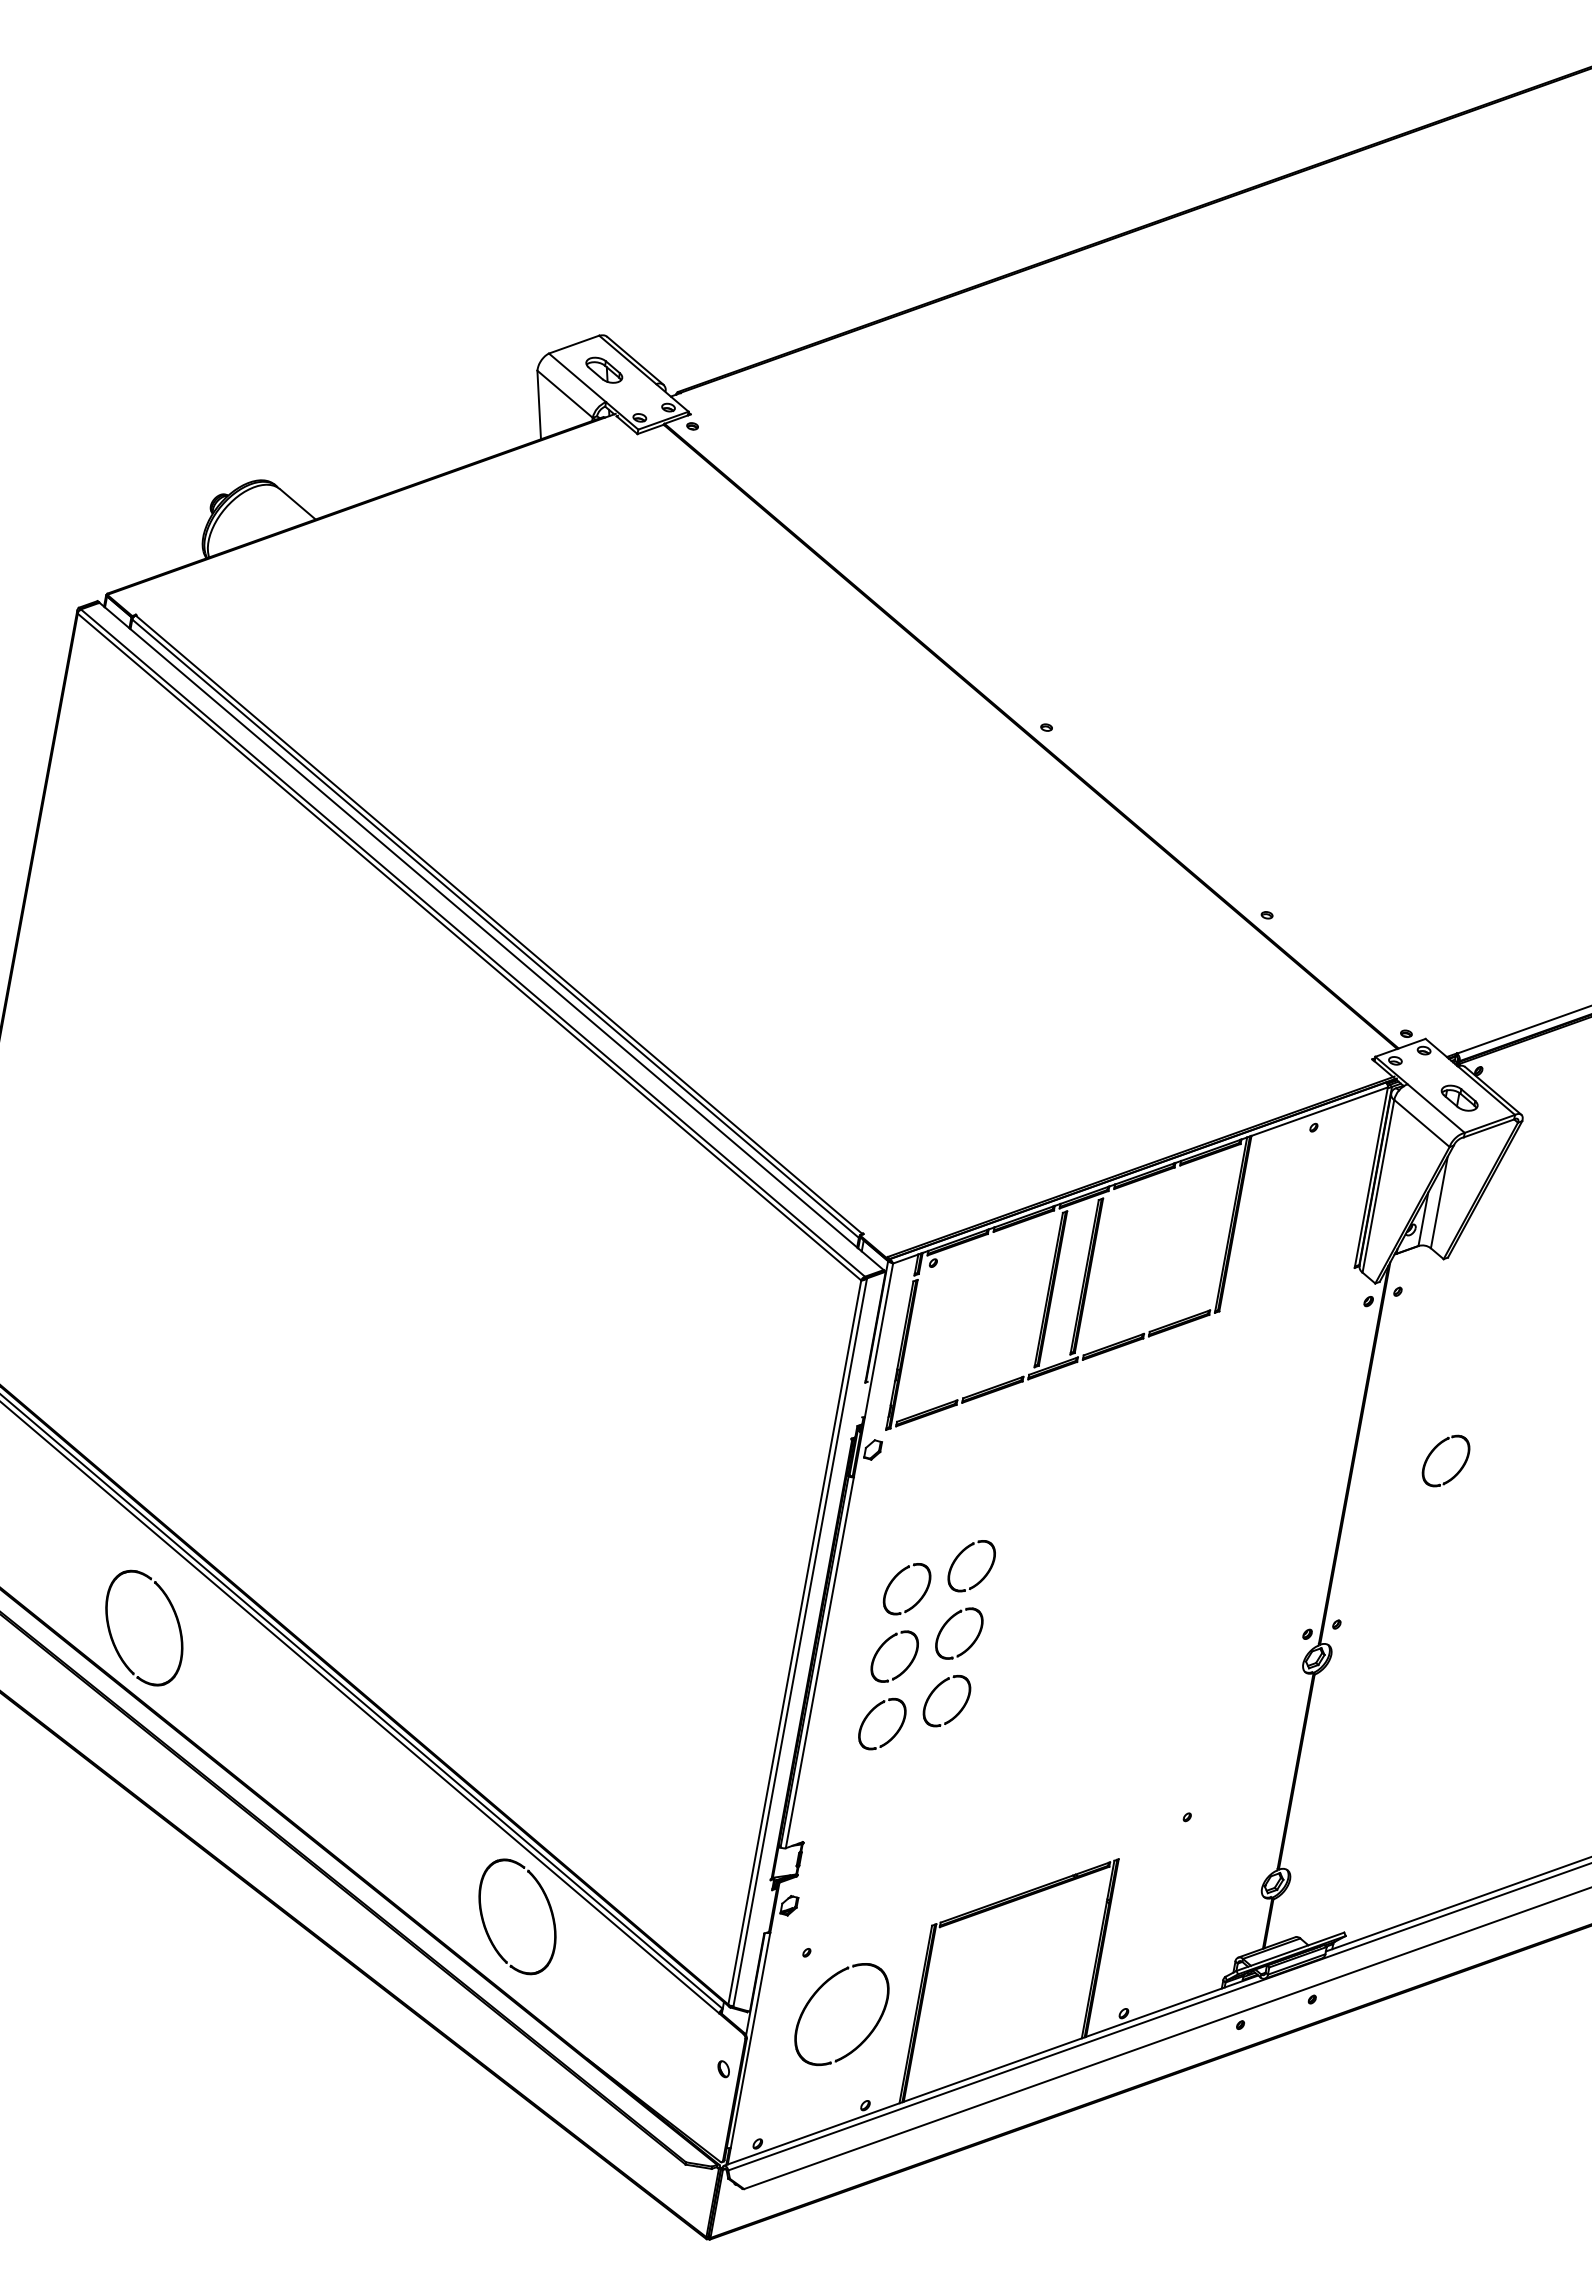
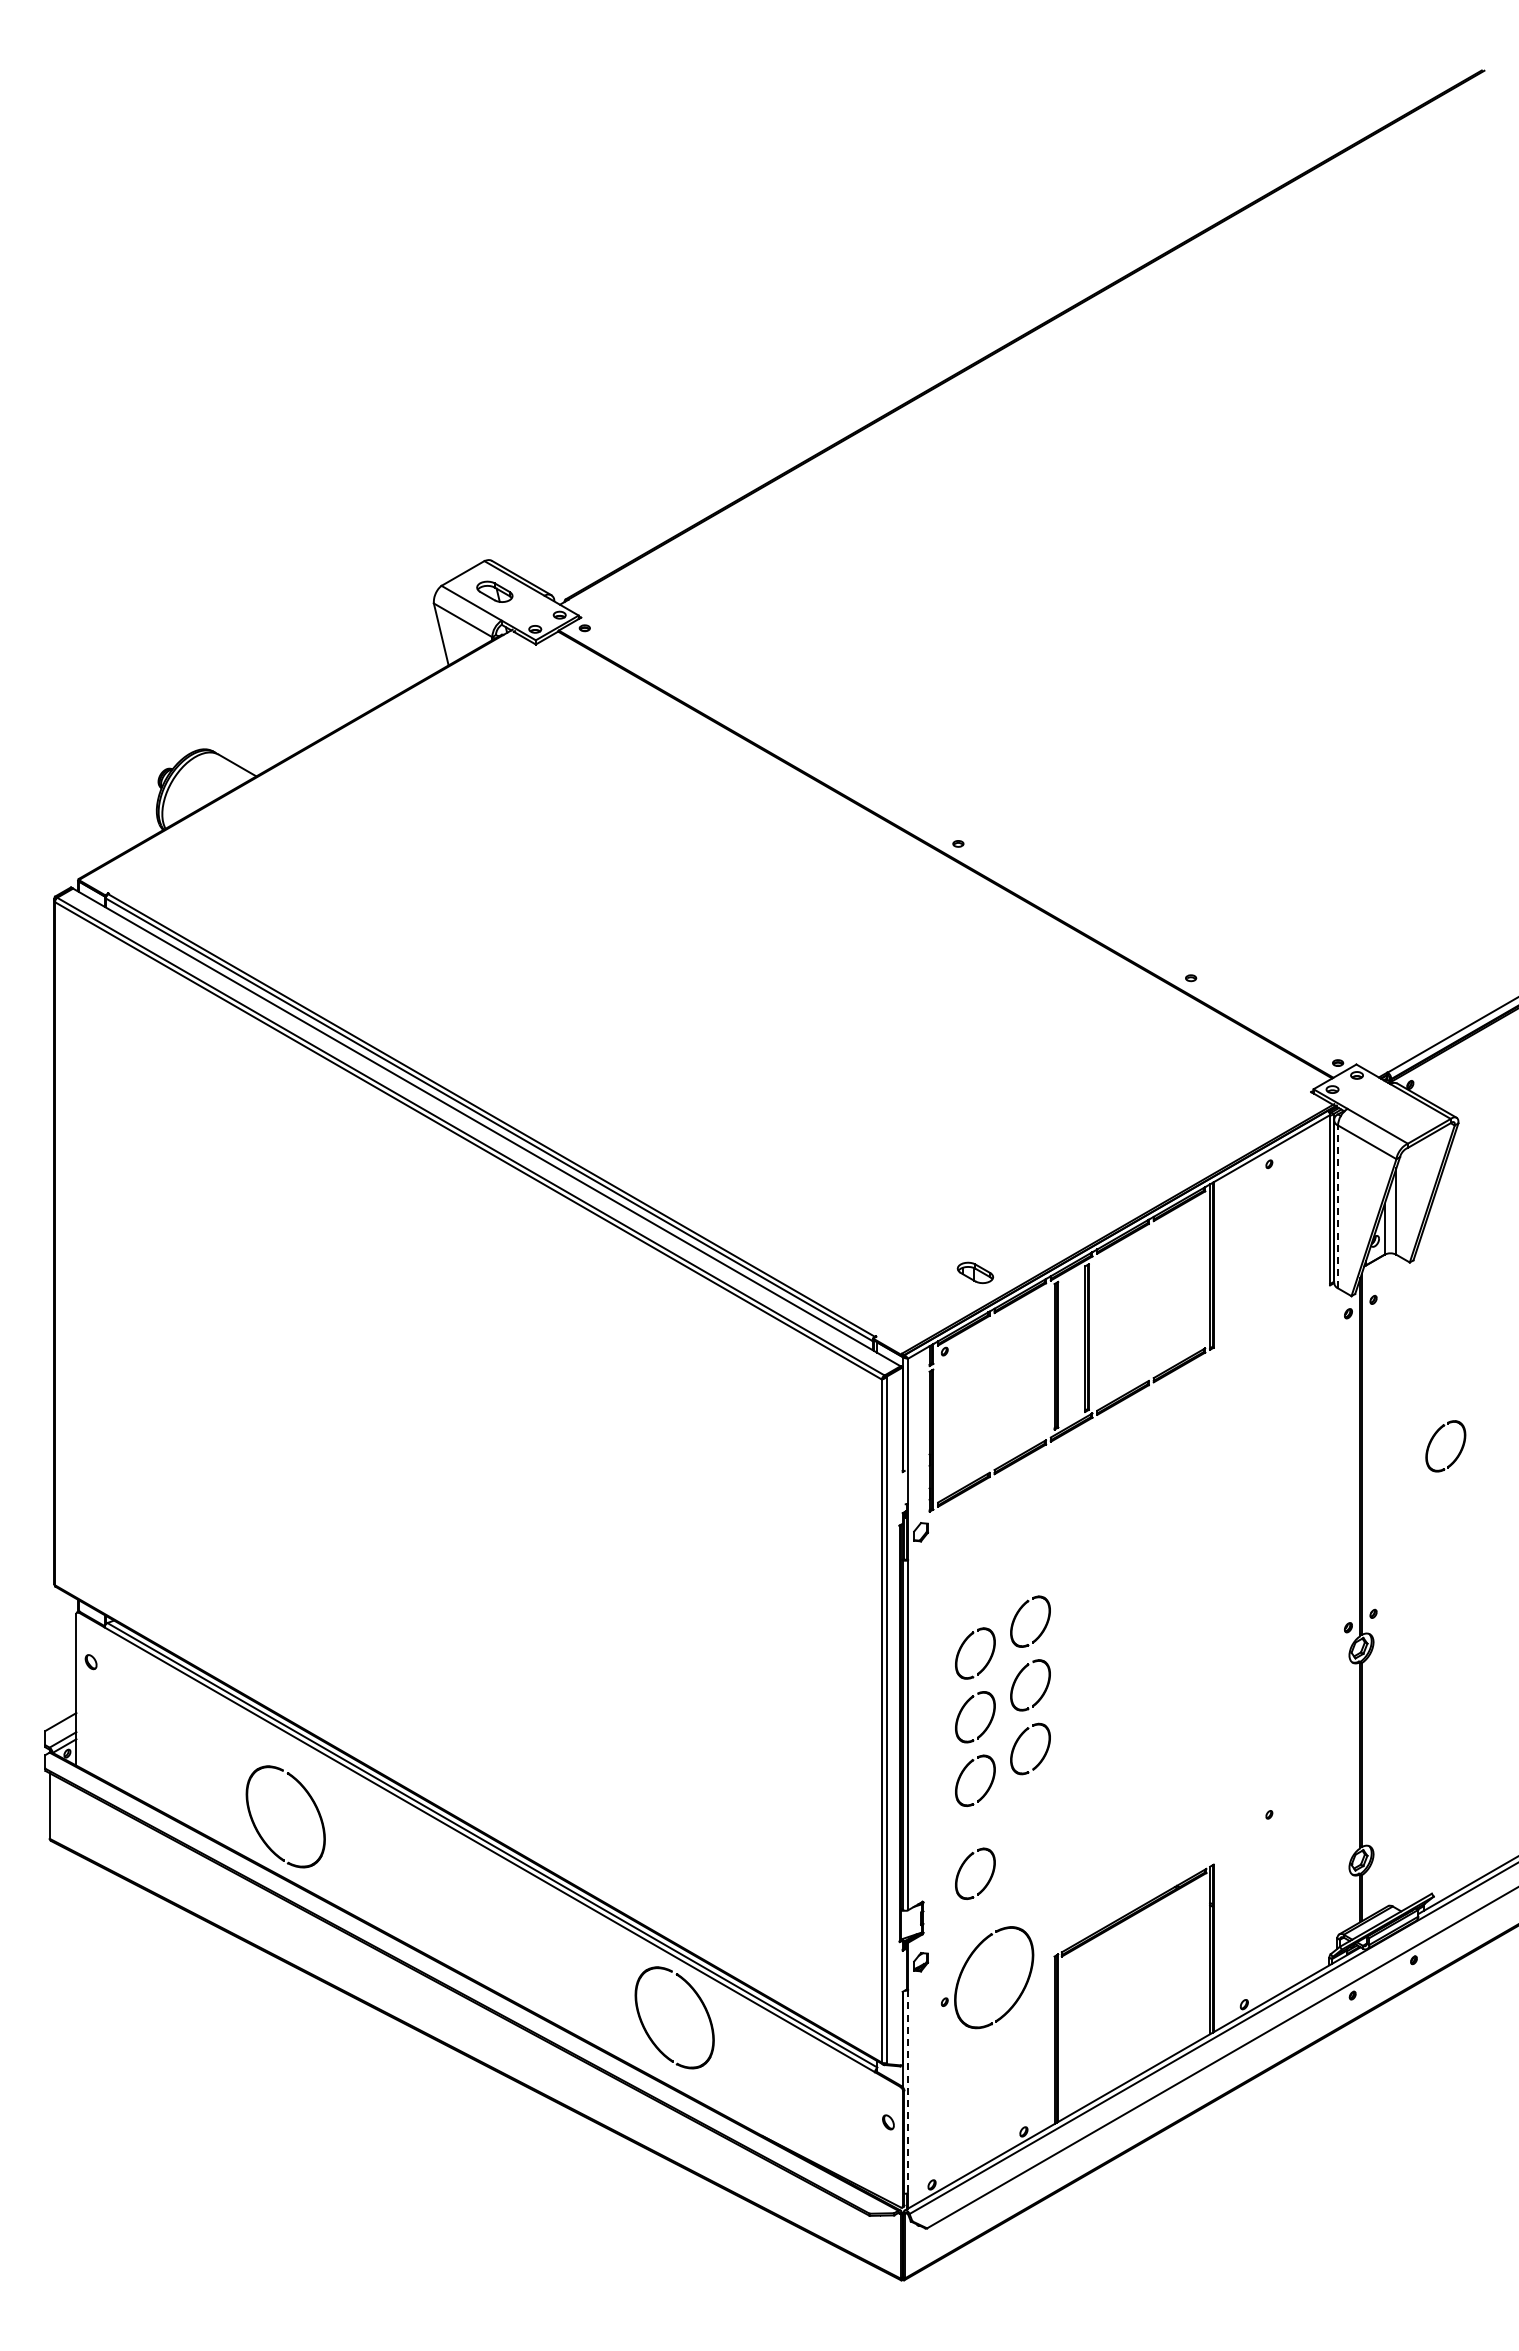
part: (1459, 1097) -> (975, 1272), moved
line: (1378, 1185) -> (1338, 1206), solid -> dashed
part: (854, 1810) -> (964, 1864), added
part: (866, 2035) -> (1020, 1992), moved
line: (750, 2041) -> (908, 2092), solid -> dashed

